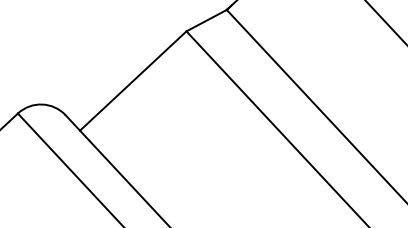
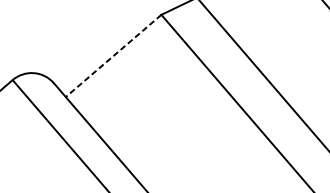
line: (133, 81) -> (113, 56), solid -> dashed

